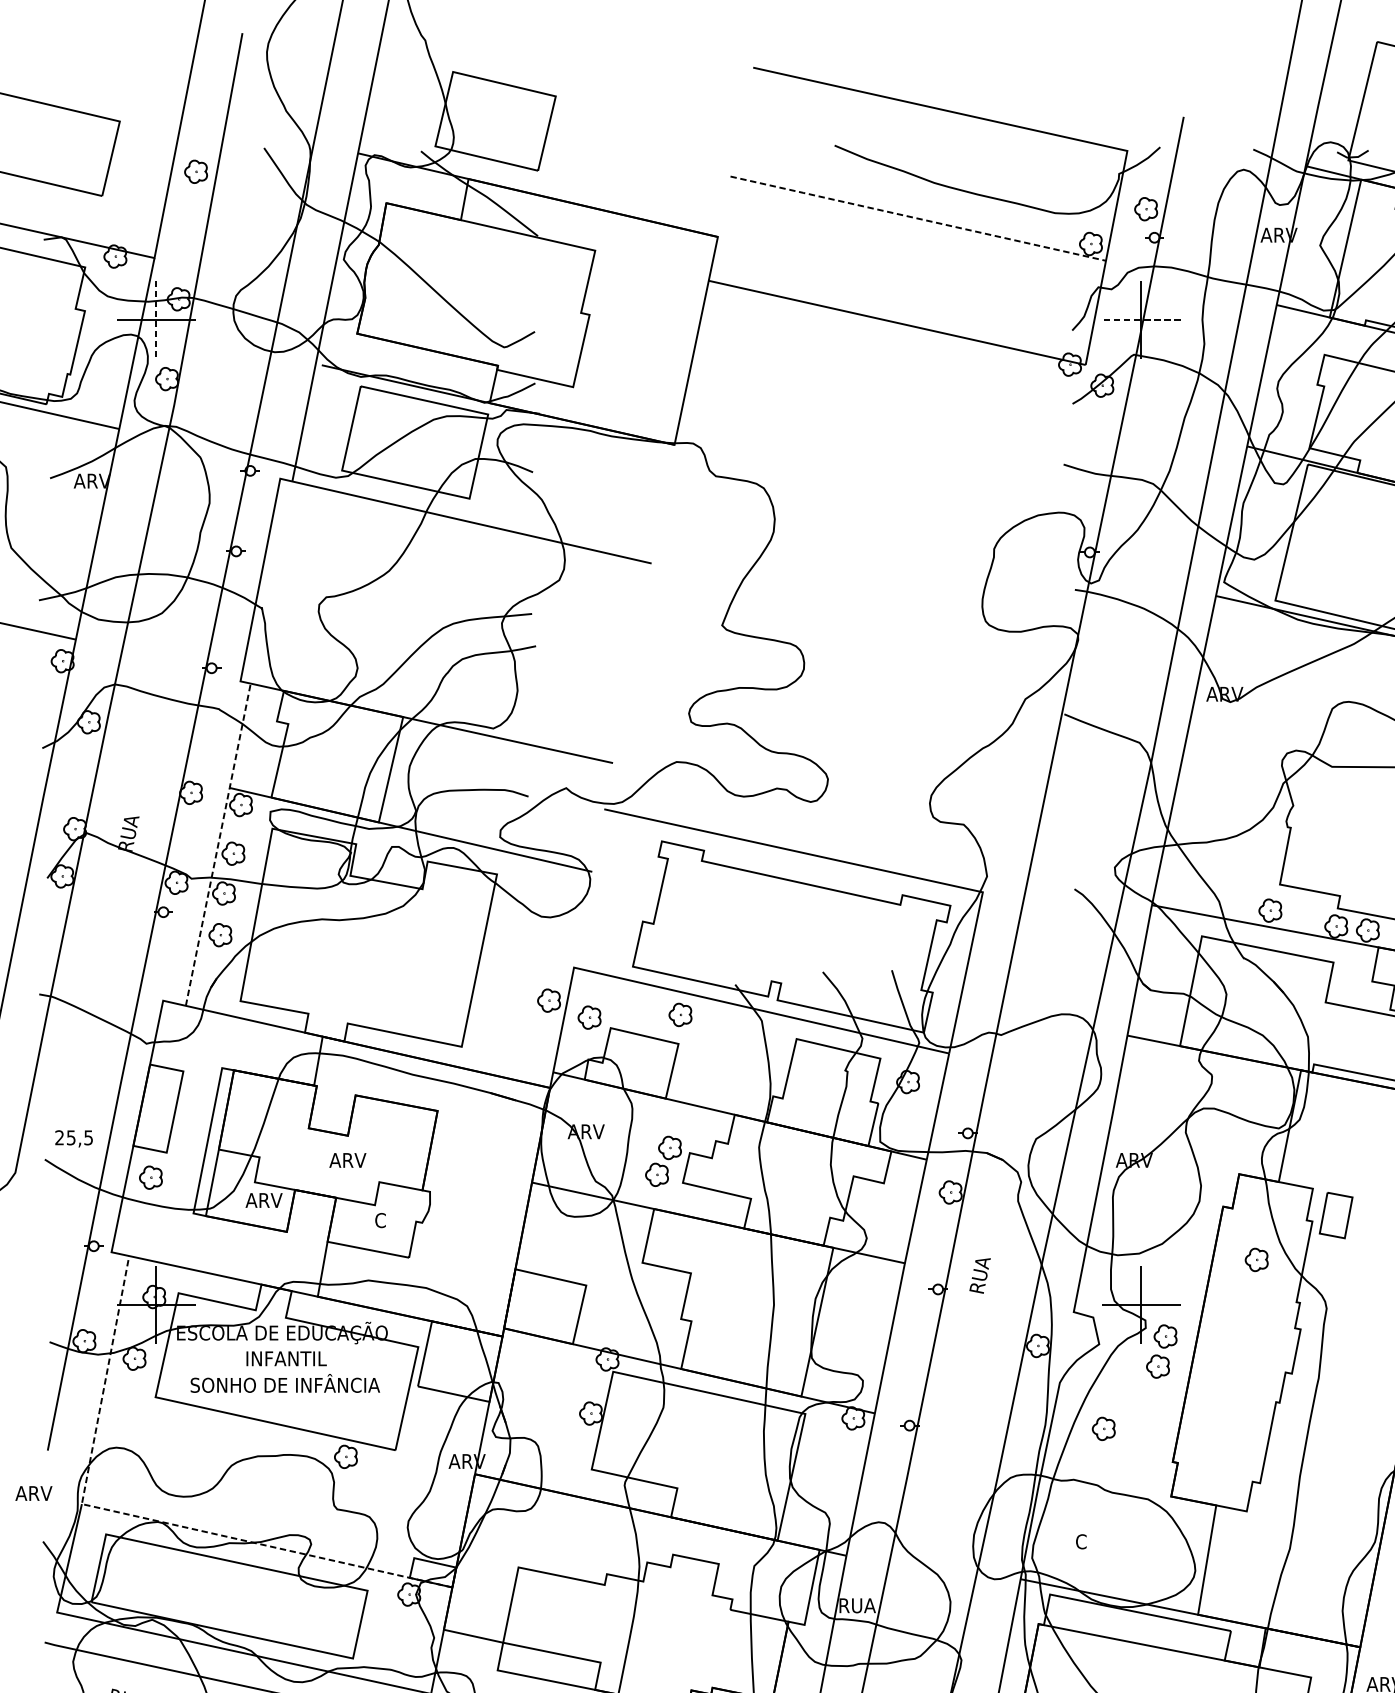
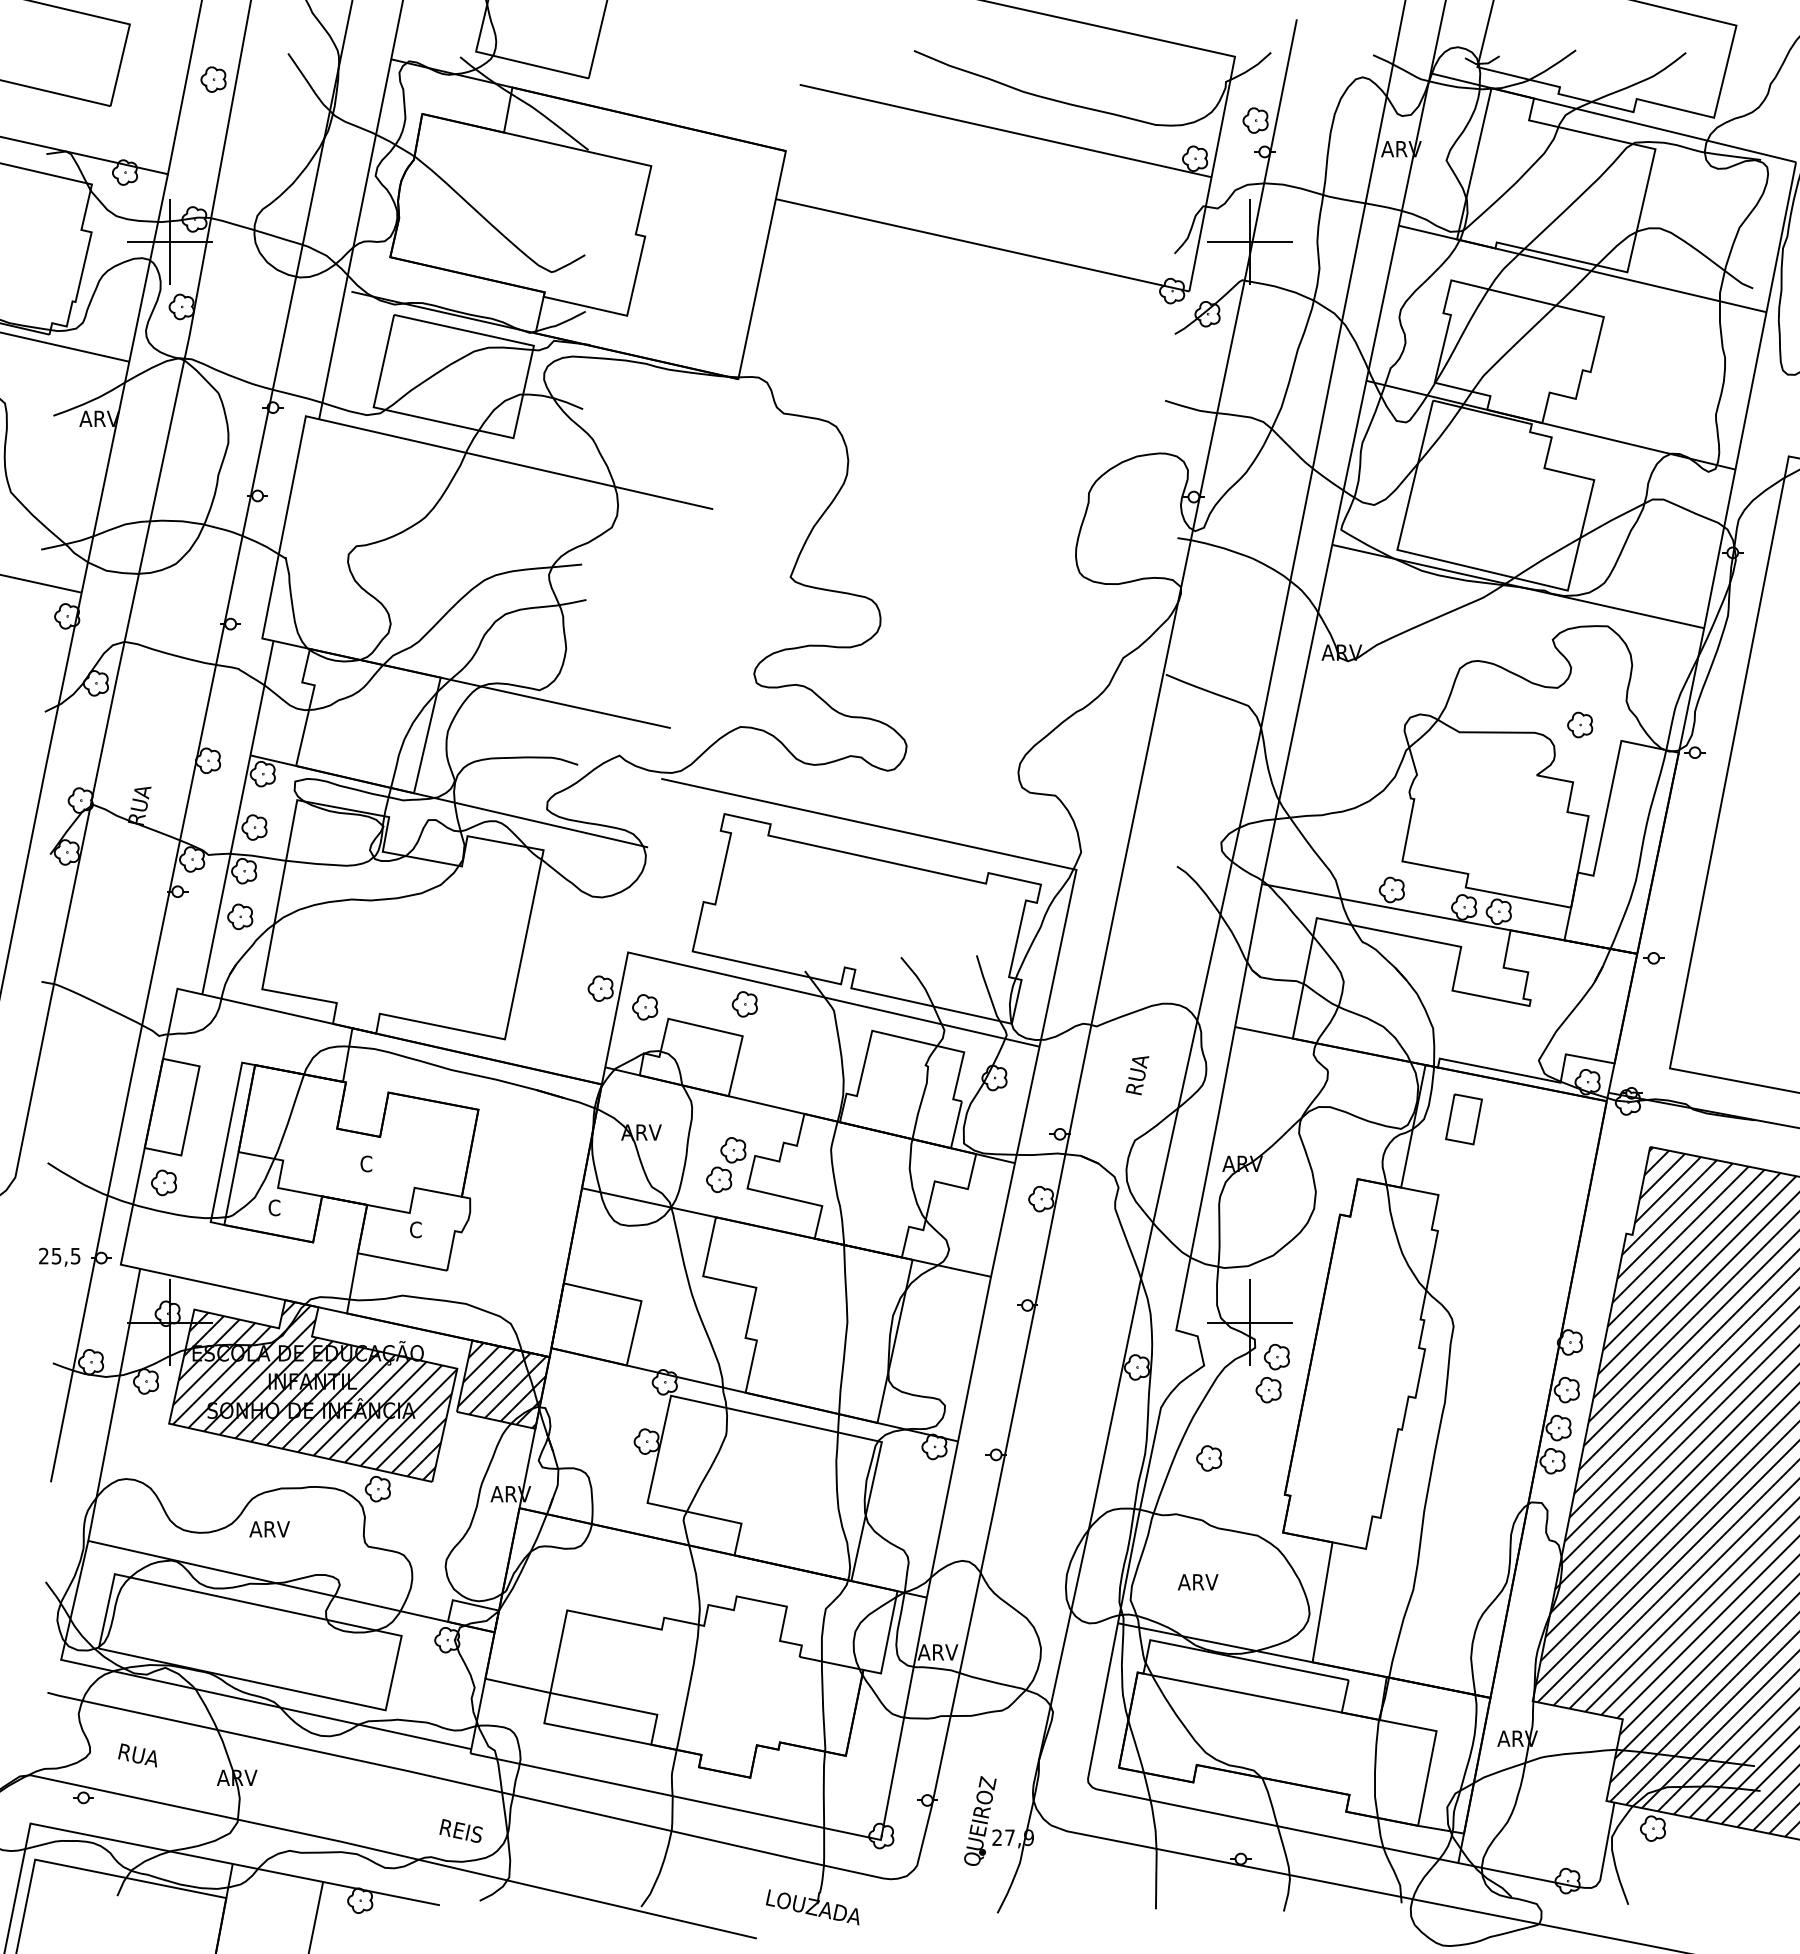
line: (917, 218) -> (1004, 130), dashed -> solid
line: (155, 320) -> (169, 242), dashed -> solid
line: (1140, 320) -> (1249, 242), dashed -> solid
line: (218, 844) -> (238, 817), dashed -> solid
text: (73, 1138) -> (59, 1256), moved
text: (347, 1160) -> (379, 1163), ARV -> C
text: (263, 1200) -> (287, 1207), ARV -> C
part: (1335, 1215) -> (1463, 1119), moved
part: (1256, 1260) -> (1376, 1273), removed
text: (980, 1275) -> (1137, 1075), moved
hatch: (459, 1362) -> (502, 1385), added
hatch: (288, 1366) -> (314, 1390), added
text: (33, 1493) -> (269, 1529), moved
line: (144, 1518) -> (156, 1556), dashed -> solid
text: (1093, 1542) -> (1197, 1582), C -> ARV
text: (857, 1605) -> (938, 1652), RUA -> ARV

